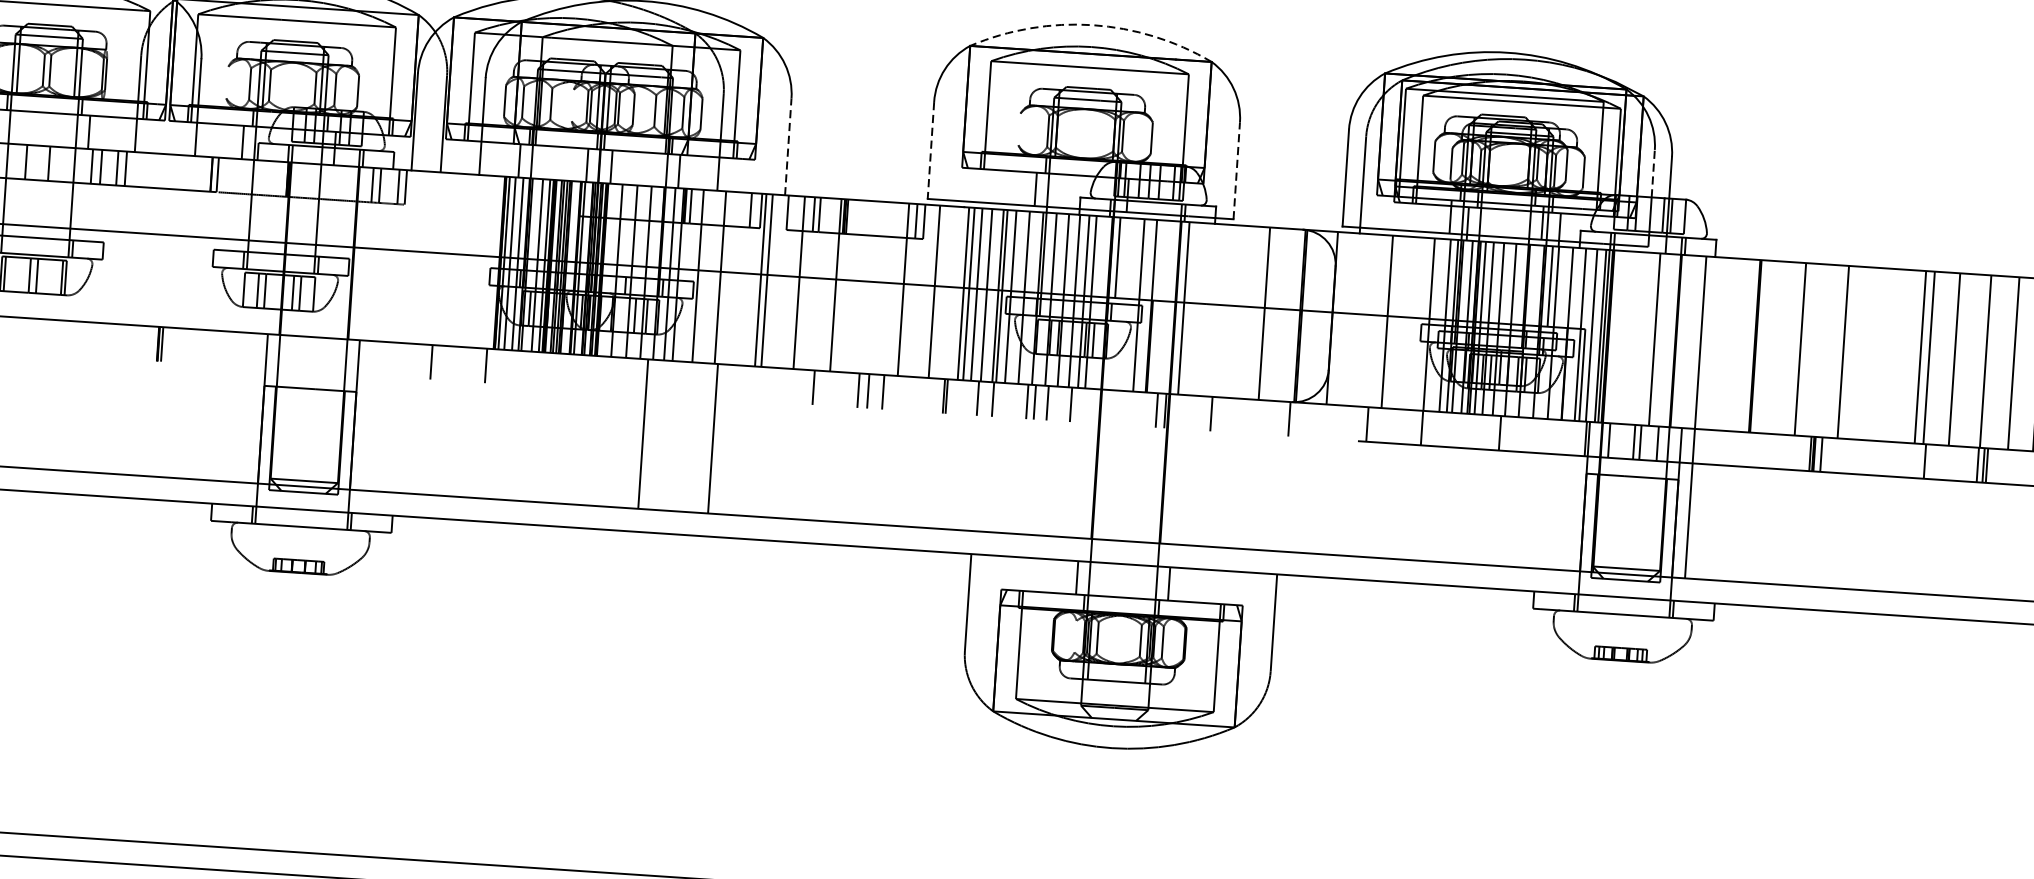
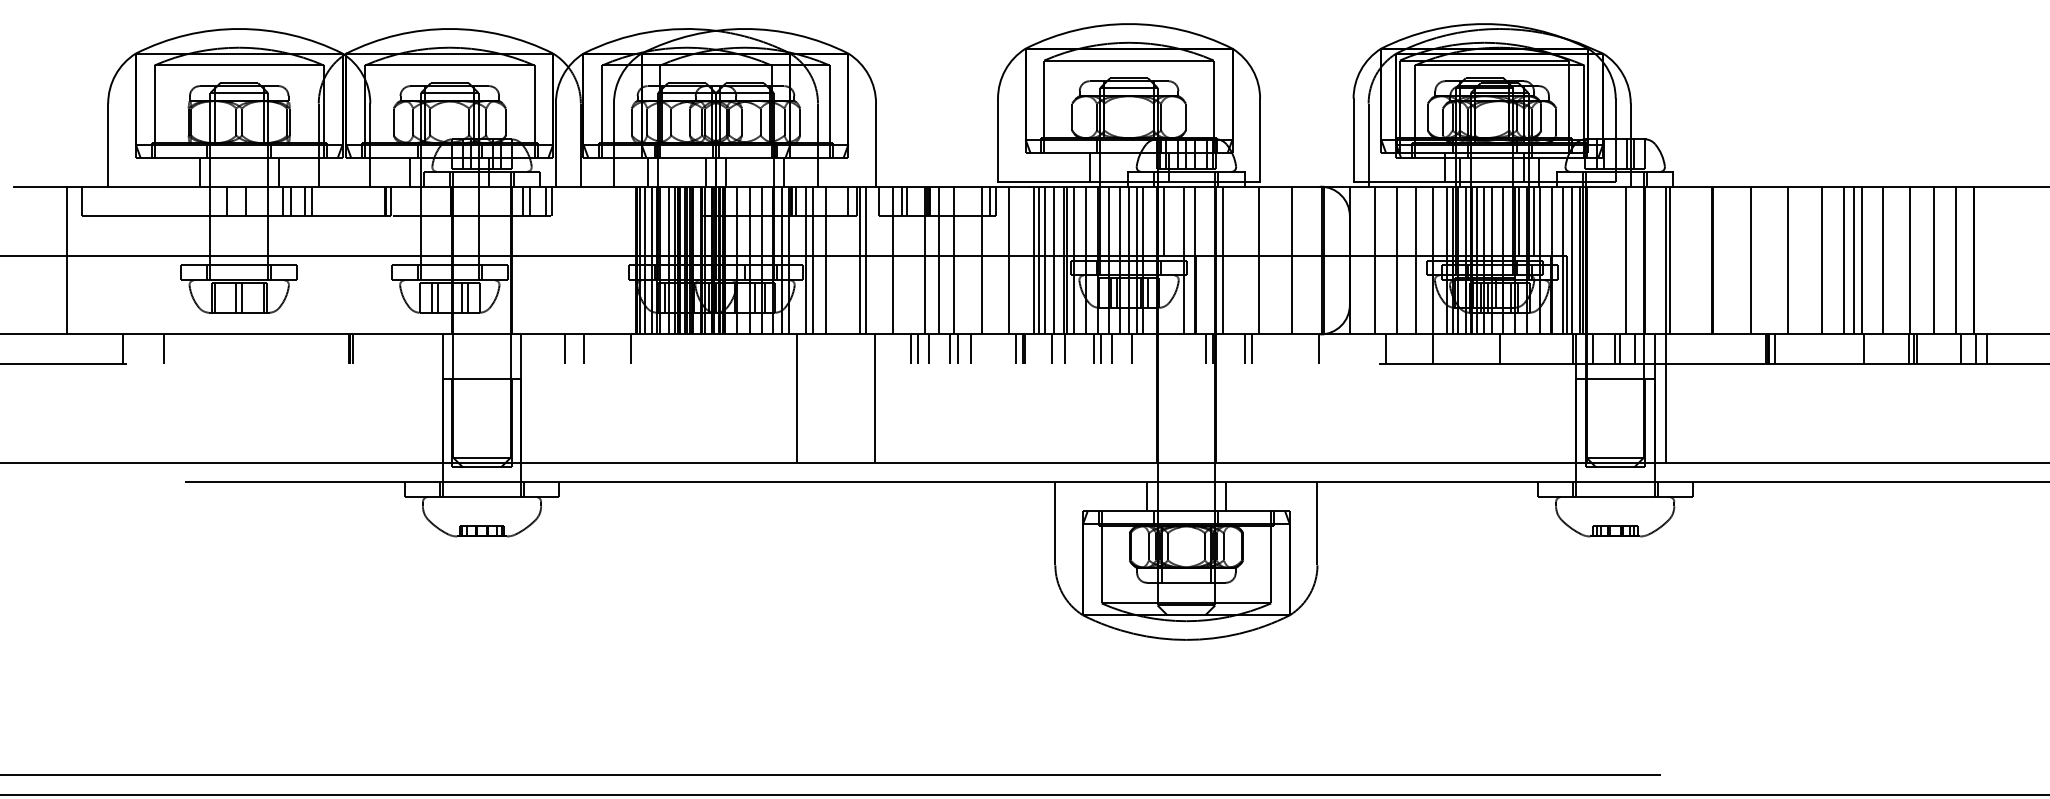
arc: (1093, 25) -> (1129, 24), dashed -> solid
line: (227, 81) -> (393, 121), added
line: (572, 104) -> (689, 121), added
line: (1019, 128) -> (1072, 116), added
line: (788, 147) -> (876, 145), dashed -> solid
line: (931, 150) -> (998, 140), dashed -> solid
line: (1237, 171) -> (1260, 140), dashed -> solid
line: (1653, 173) -> (1615, 118), dashed -> solid
line: (705, 276) -> (812, 260), added
line: (1533, 284) -> (1519, 220), added
line: (853, 286) -> (939, 260), added
line: (870, 287) -> (954, 260), added
line: (1225, 311) -> (1258, 260), added
line: (1360, 320) -> (1374, 260), added
line: (1409, 323) -> (1416, 260), added
line: (1706, 342) -> (1670, 260), added
line: (1883, 354) -> (1822, 260), added
line: (1908, 356) -> (1843, 260), added
line: (408, 361) -> (564, 349), added
line: (821, 388) -> (918, 349), added
line: (834, 389) -> (929, 349), added
line: (935, 396) -> (1015, 349), added
line: (1203, 413) -> (1245, 349), added
line: (643, 434) -> (796, 398), moved
line: (713, 438) -> (875, 398), moved
line: (1076, 636) -> (1149, 546), added

